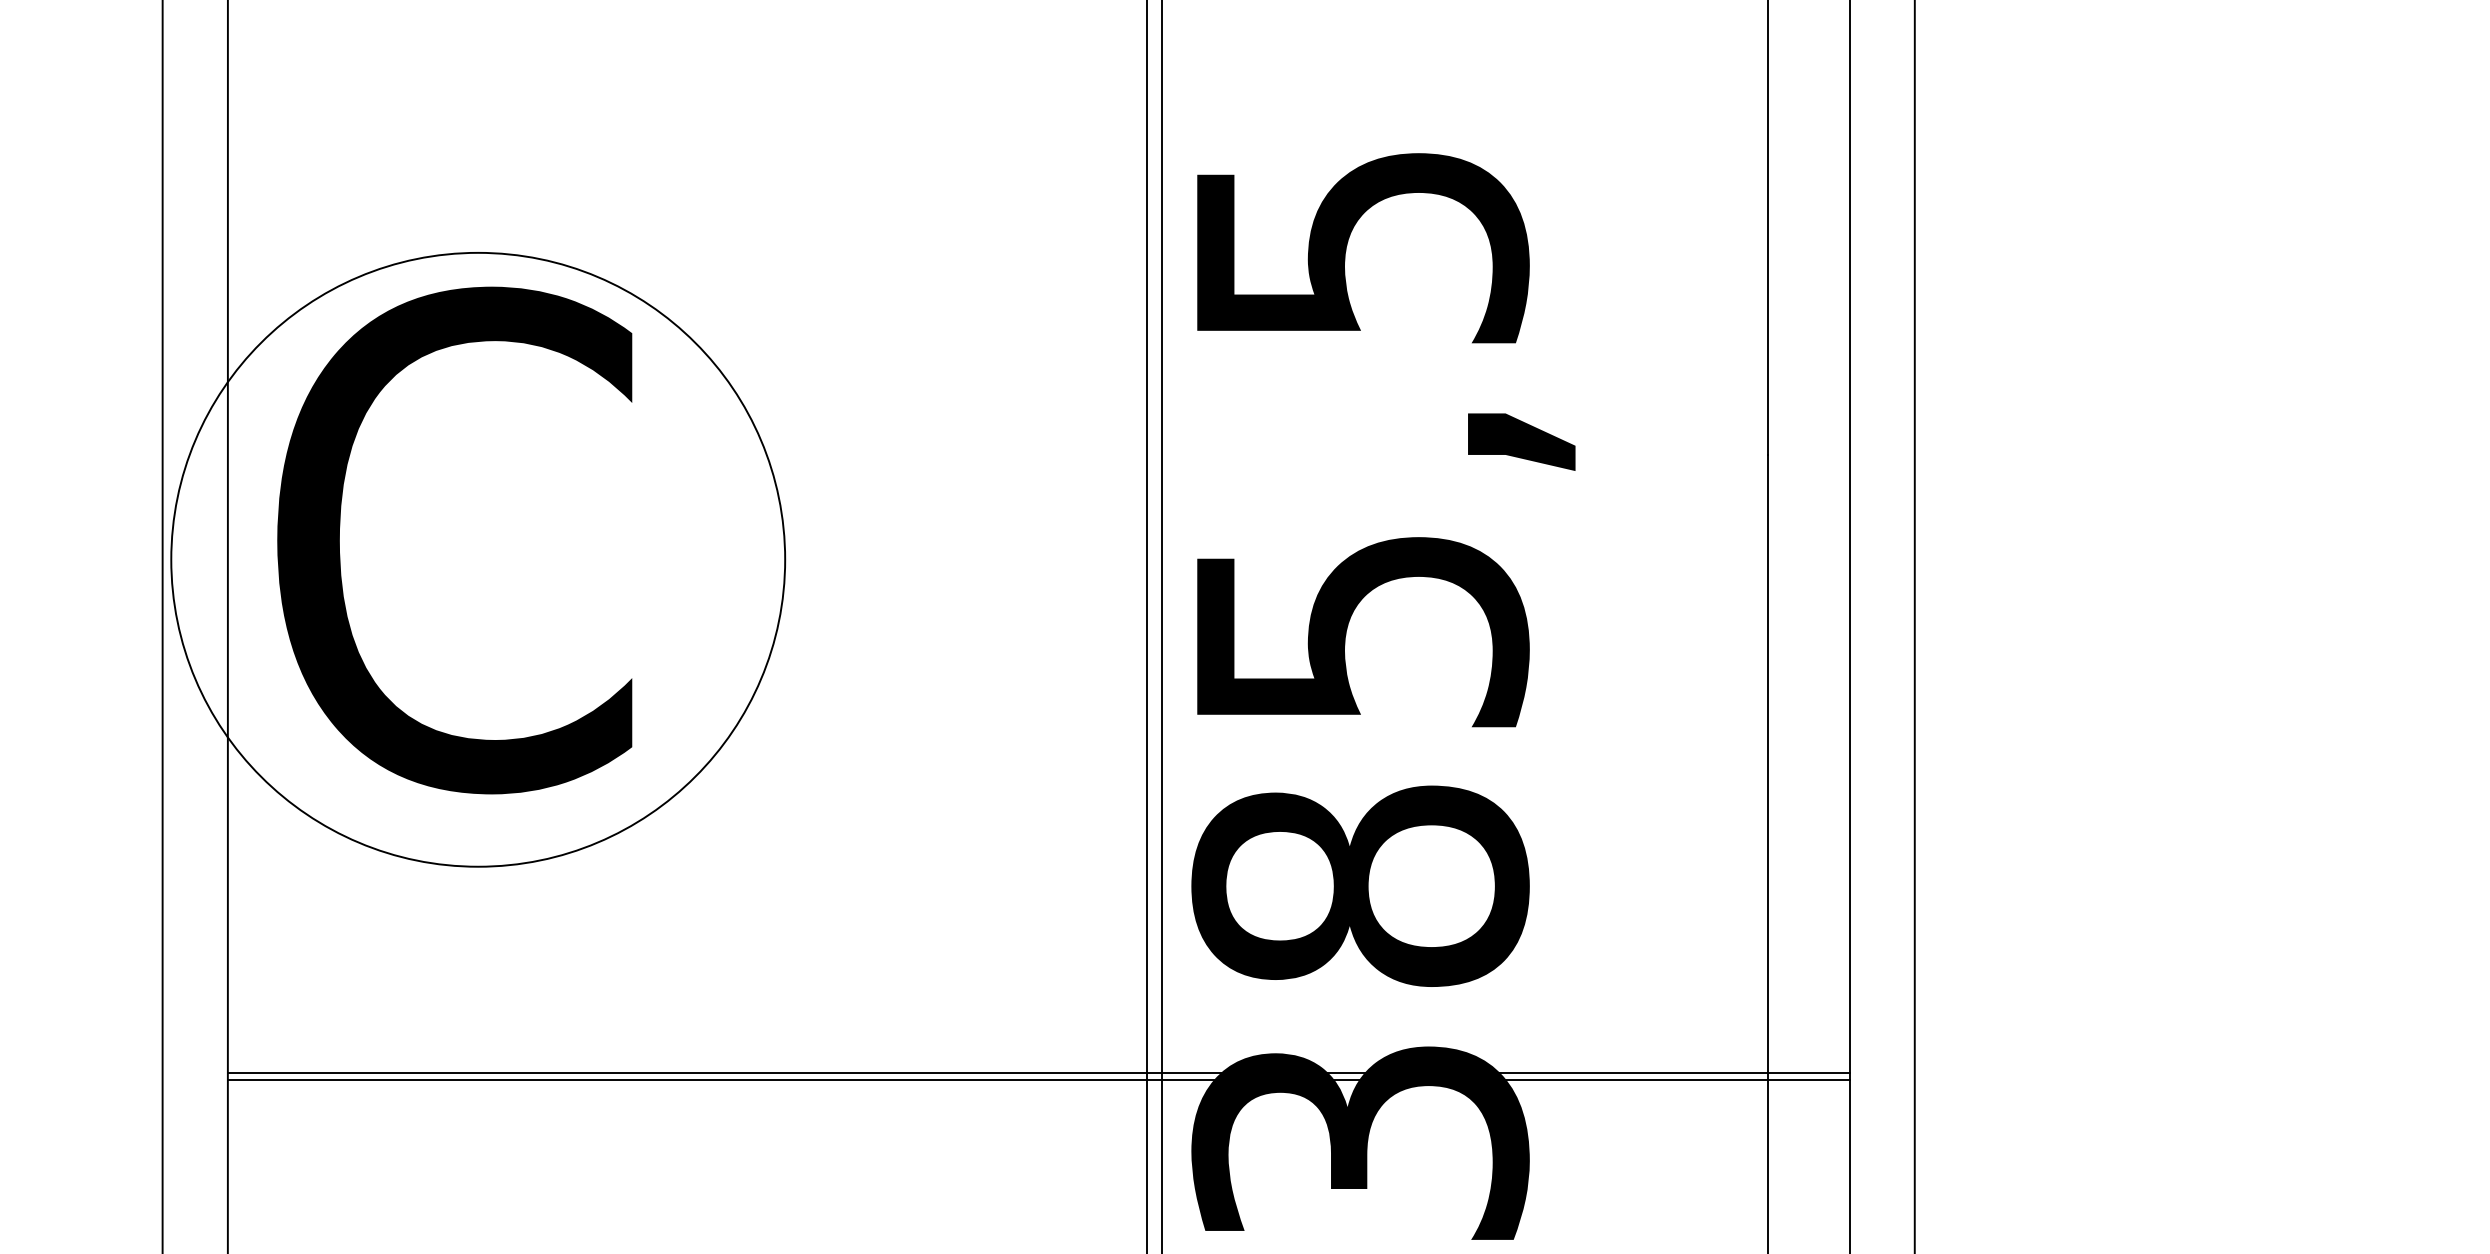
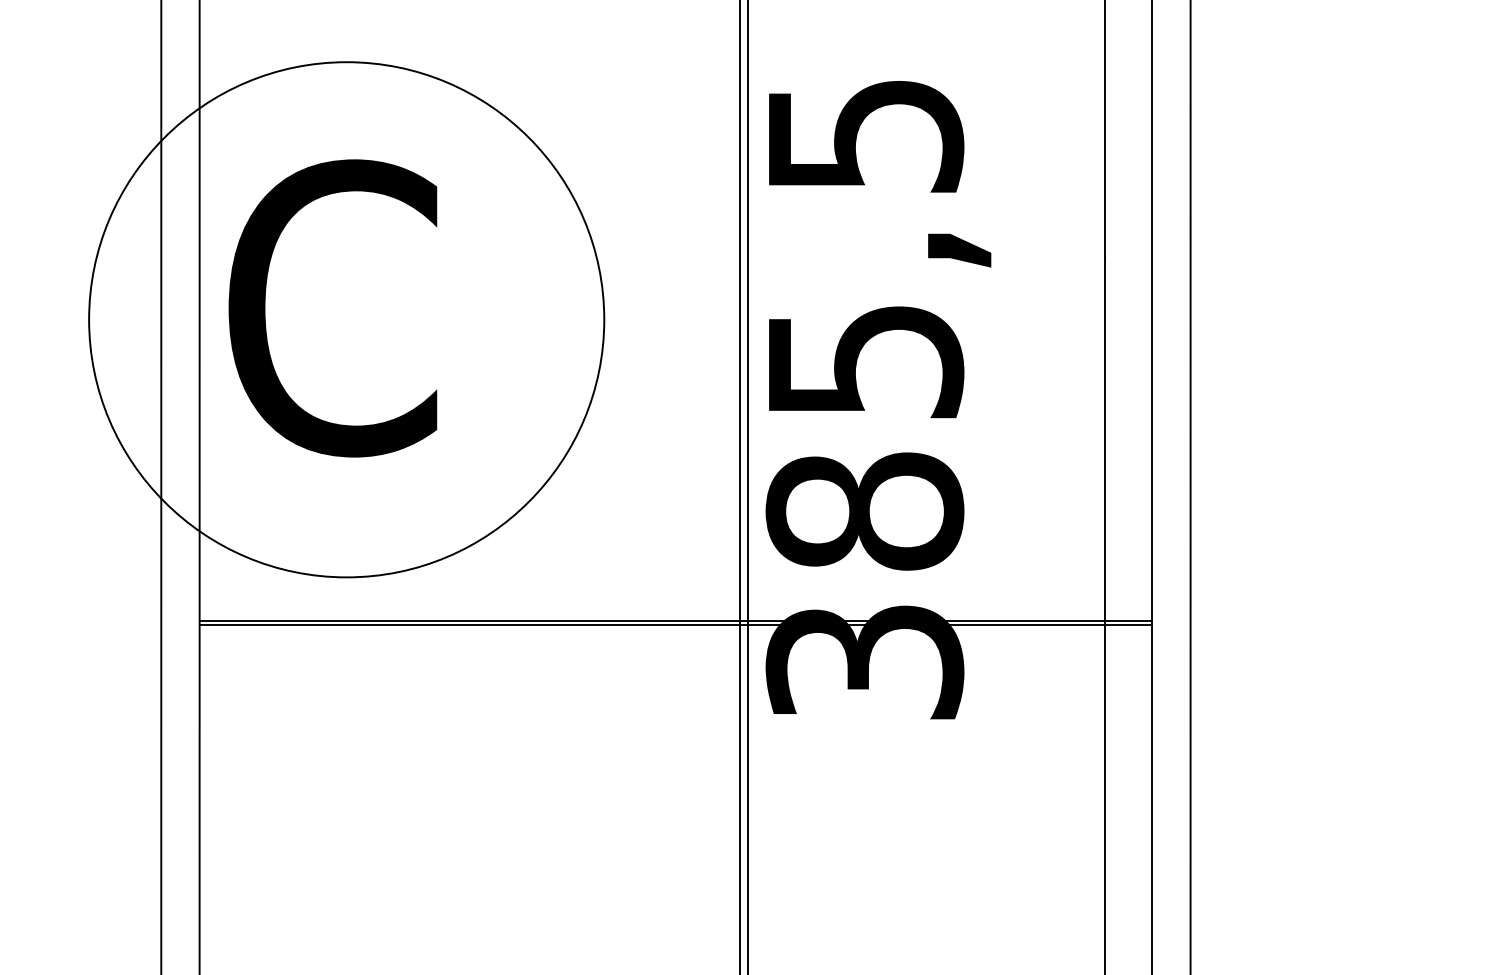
circle: (477, 559) -> (346, 319), size x1.43

